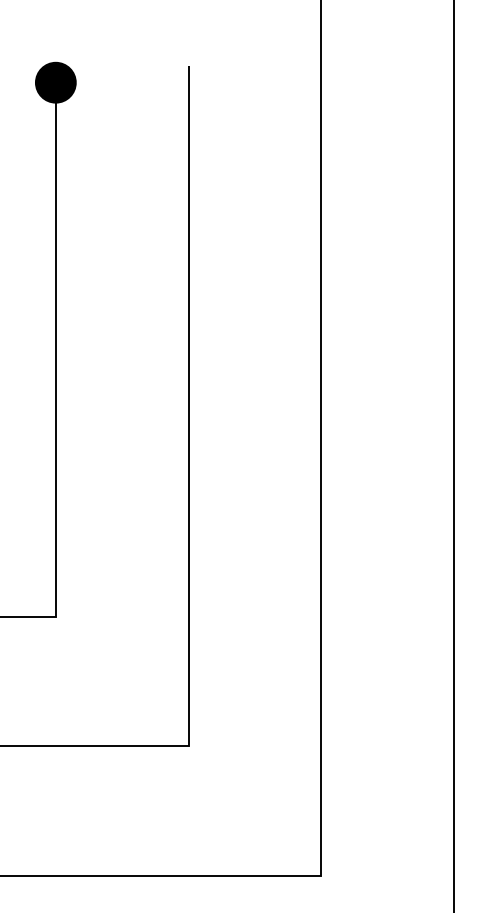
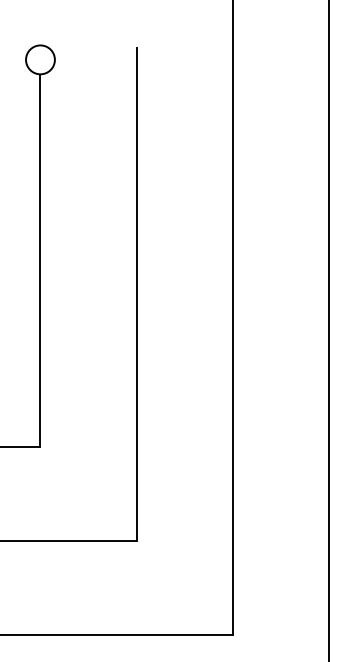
fill: (55, 82) -> (40, 59), removed

